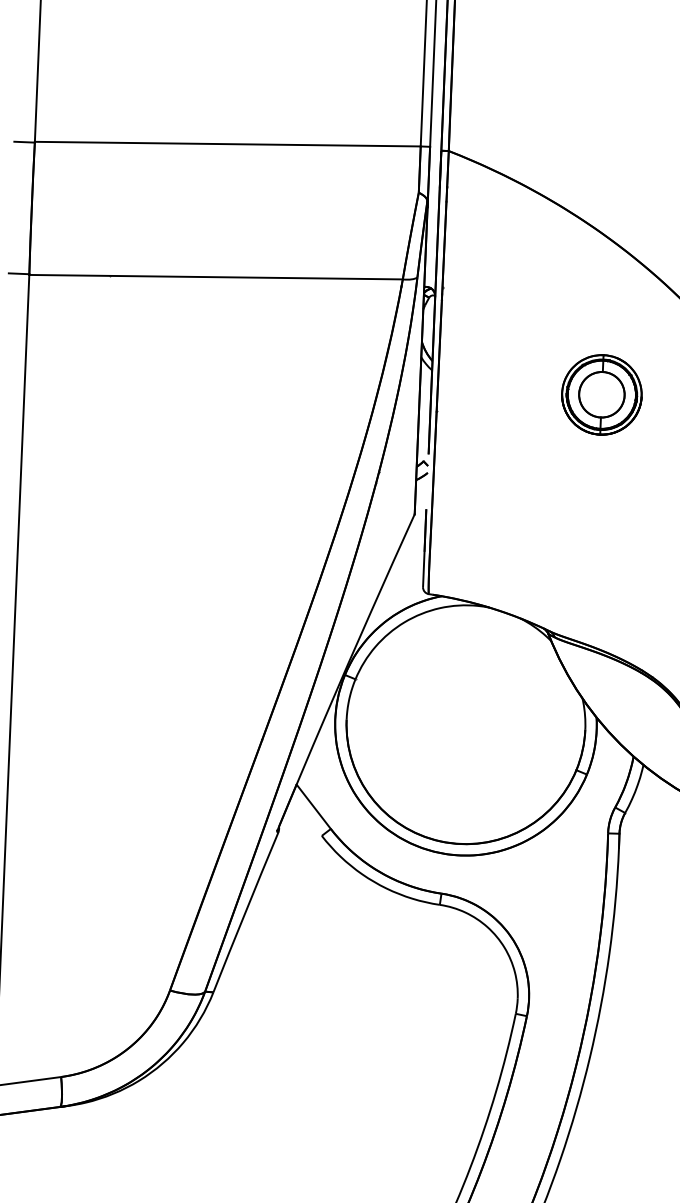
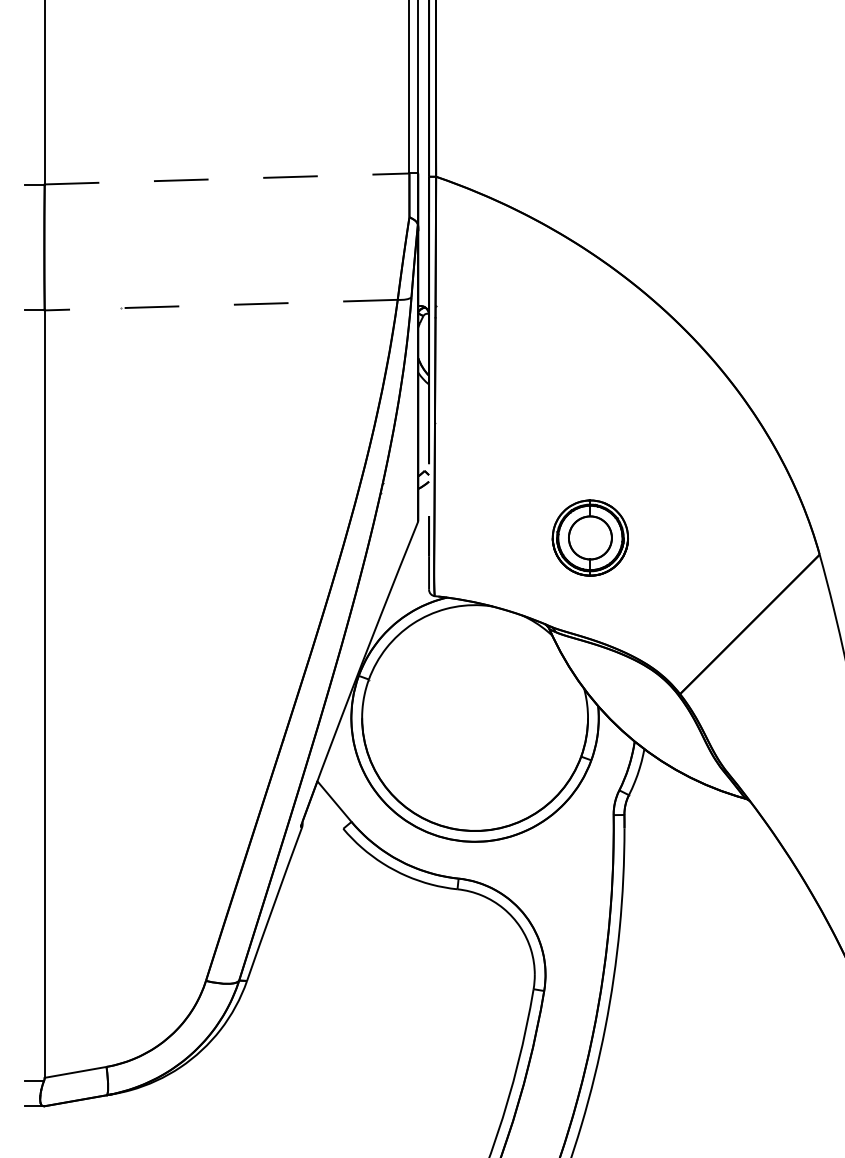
line: (228, 143) -> (227, 178), solid -> dashed
line: (216, 277) -> (221, 305), solid -> dashed
part: (600, 394) -> (589, 537), moved

